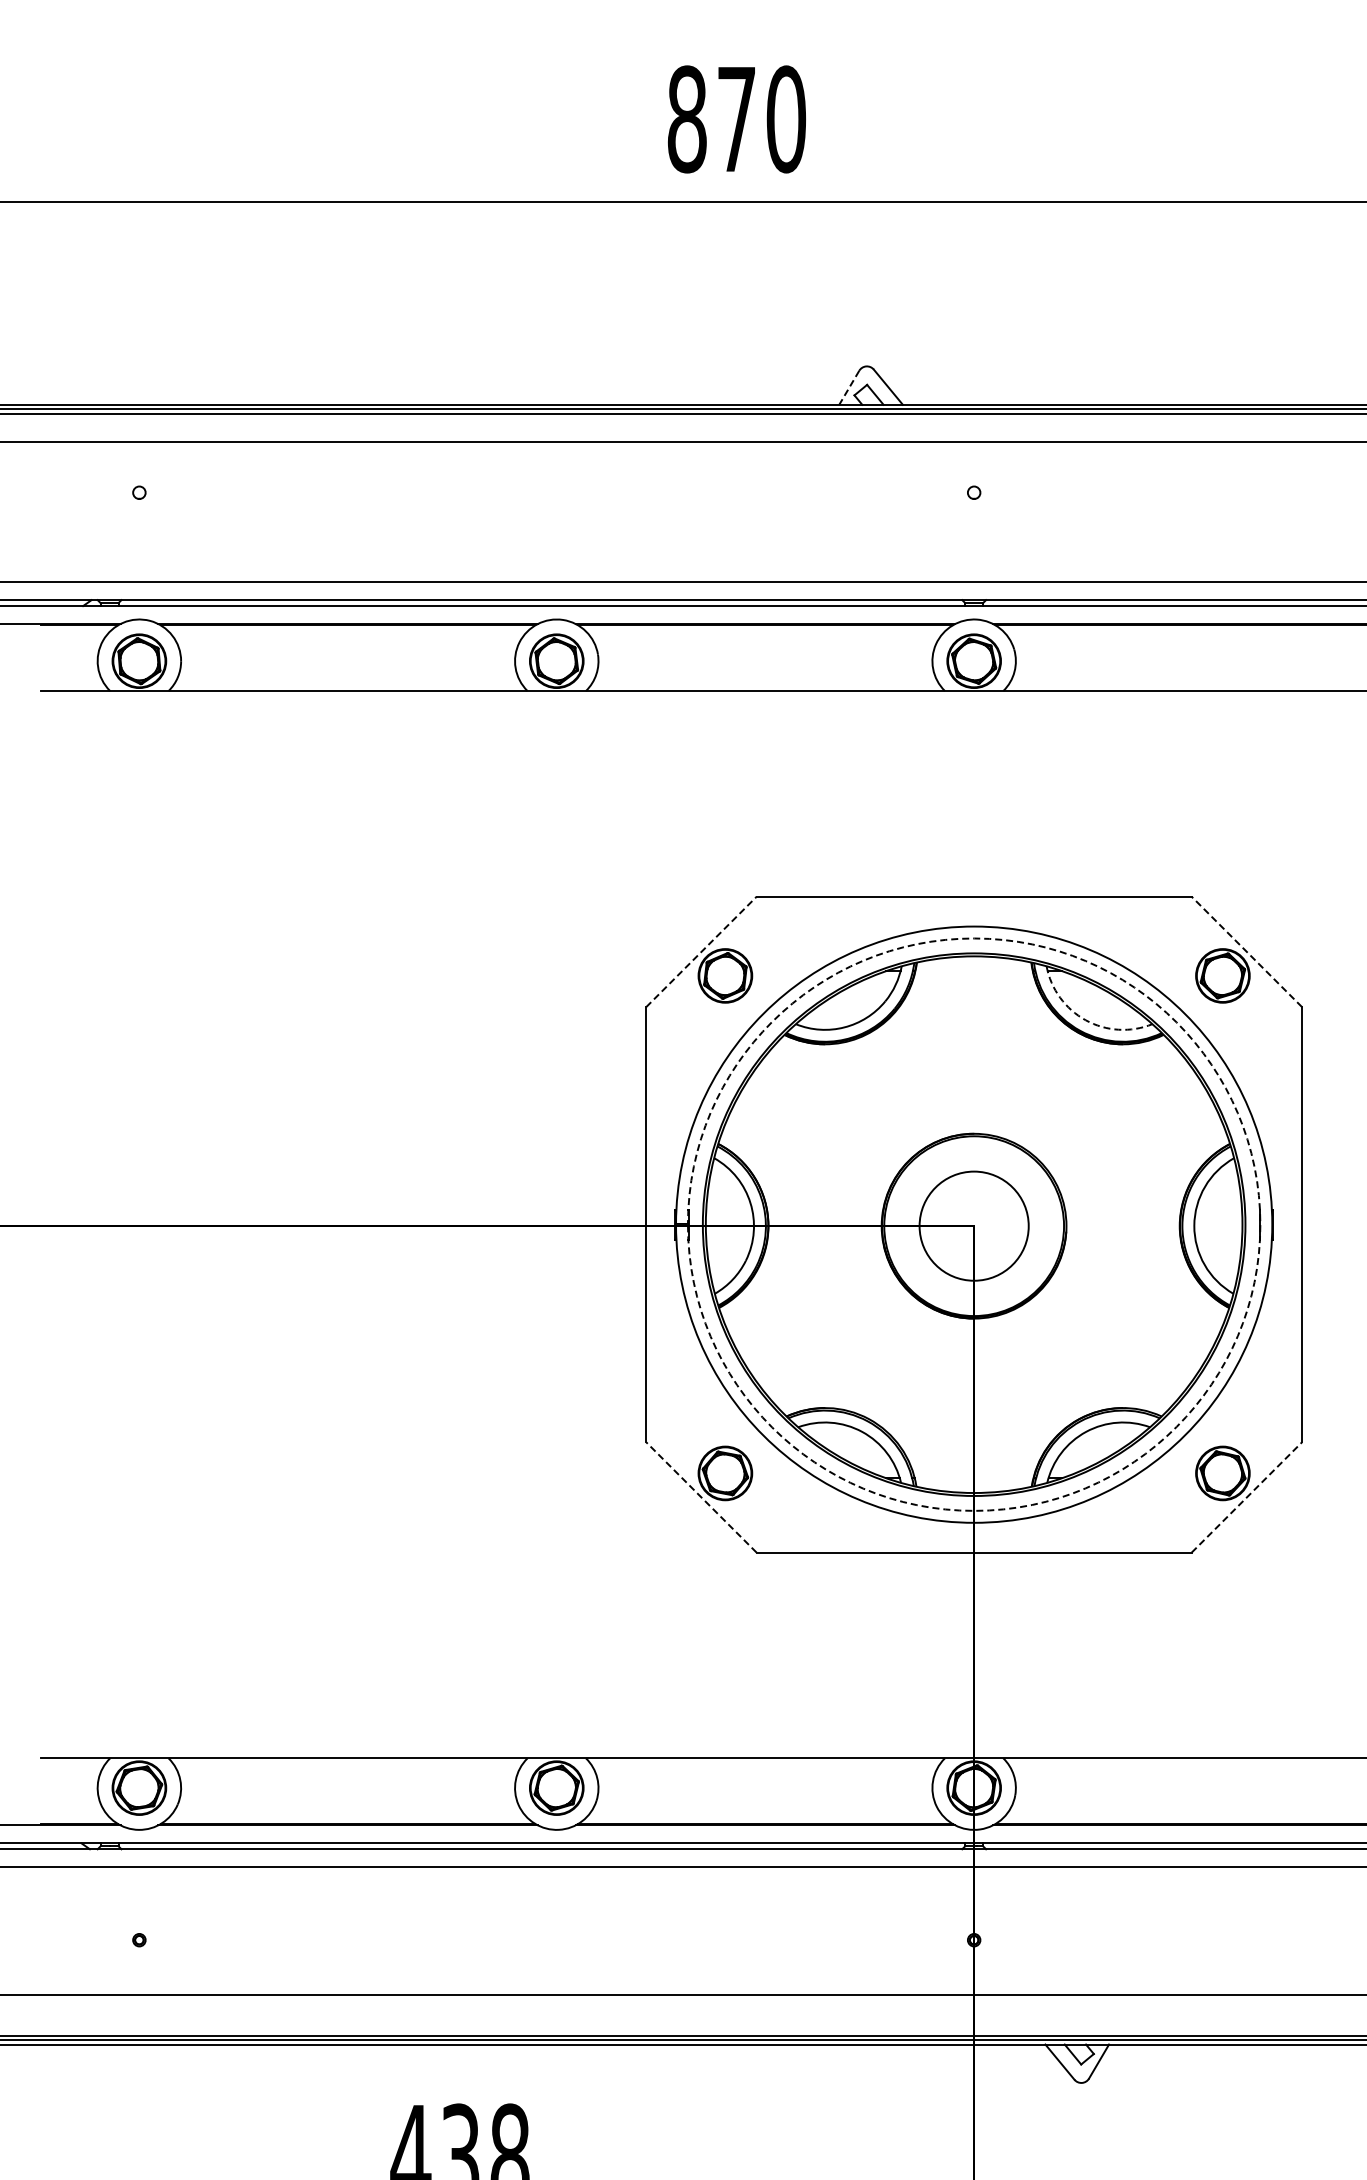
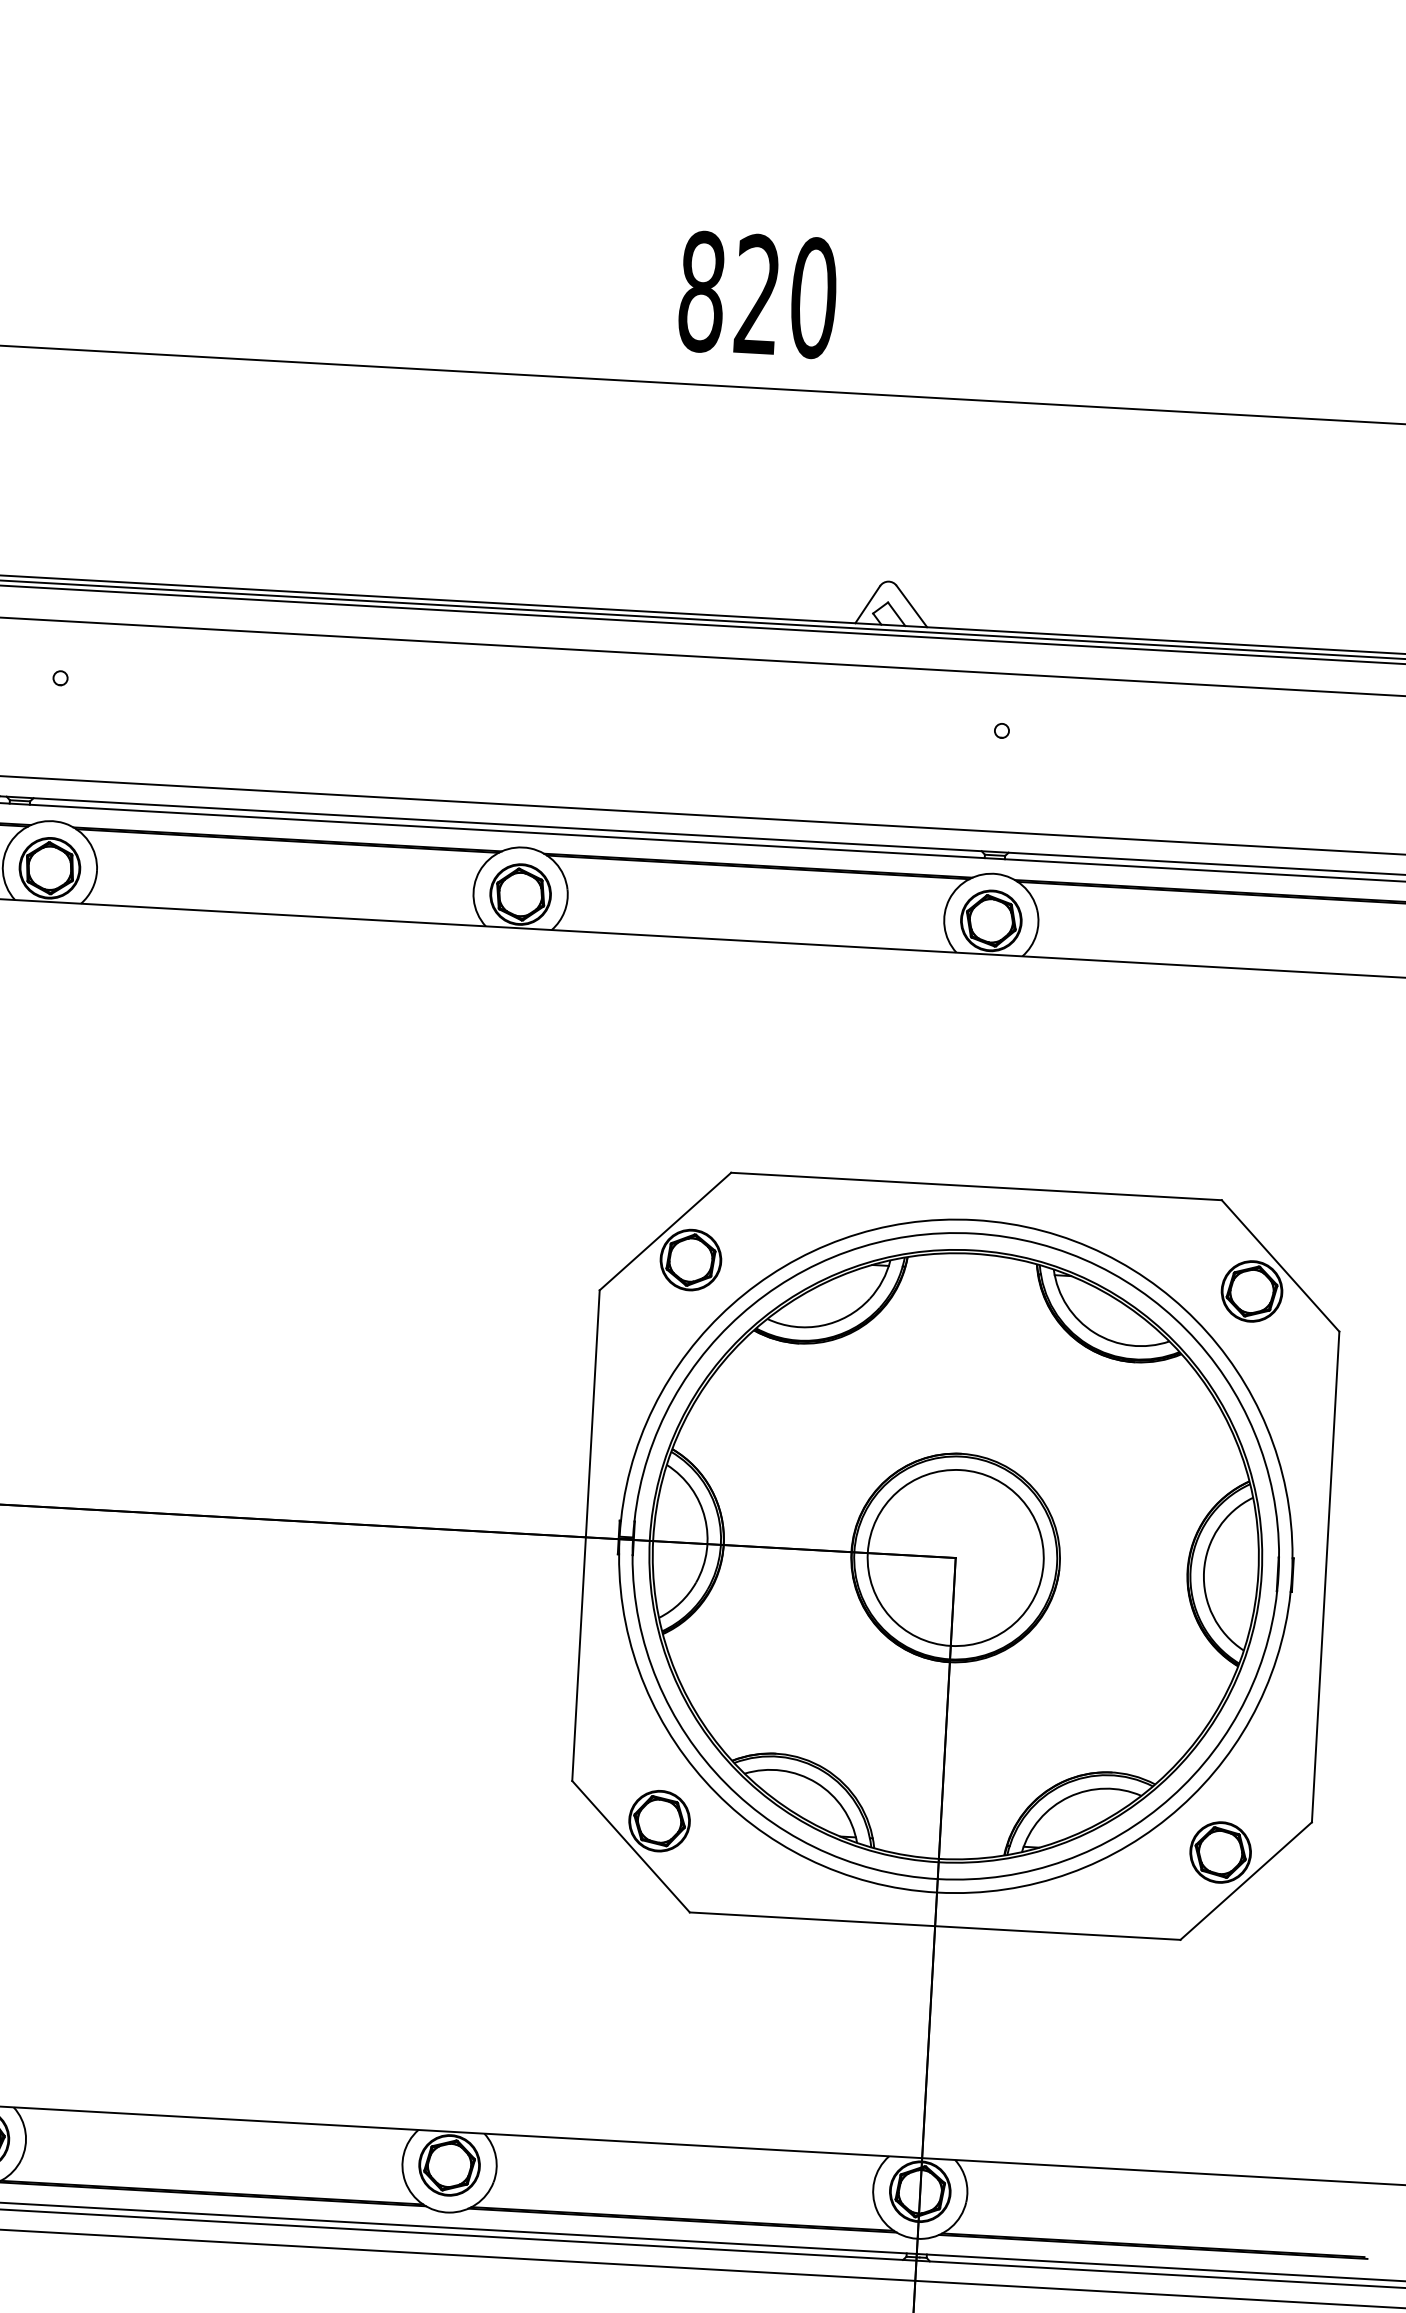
text: (735, 118) -> (756, 293), 870 -> 820
line: (849, 387) -> (868, 604), dashed -> solid
line: (701, 951) -> (665, 1231), dashed -> solid
line: (1246, 951) -> (1280, 1265), dashed -> solid
arc: (1085, 1020) -> (1094, 1333), dashed -> solid
arc: (1260, 1224) -> (1278, 1574), dashed -> solid
circle: (974, 1226) -> (956, 1558), size x1.43
line: (701, 1497) -> (631, 1846), dashed -> solid
line: (1247, 1497) -> (1246, 1881), dashed -> solid

